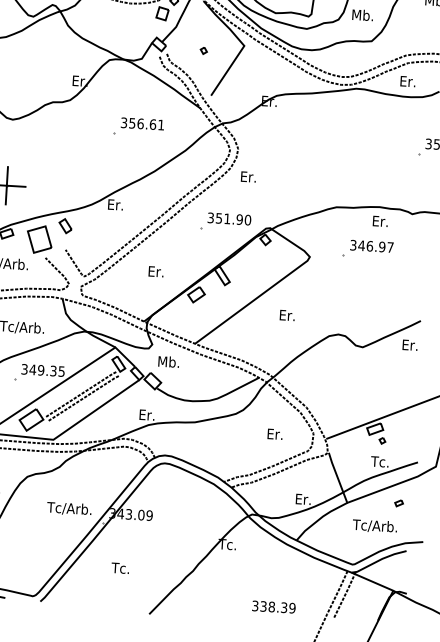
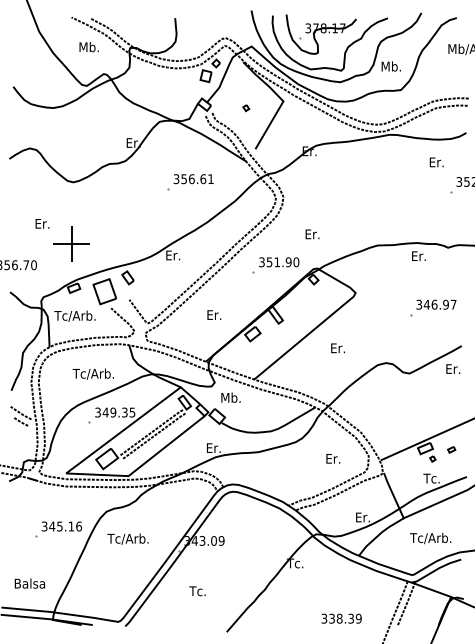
text: (407, 81) -> (436, 162), moved
text: (248, 177) -> (312, 234), moved
part: (368, 249) -> (433, 307), moved
part: (398, 502) -> (451, 449), moved
text: (68, 508) -> (127, 538), moved

